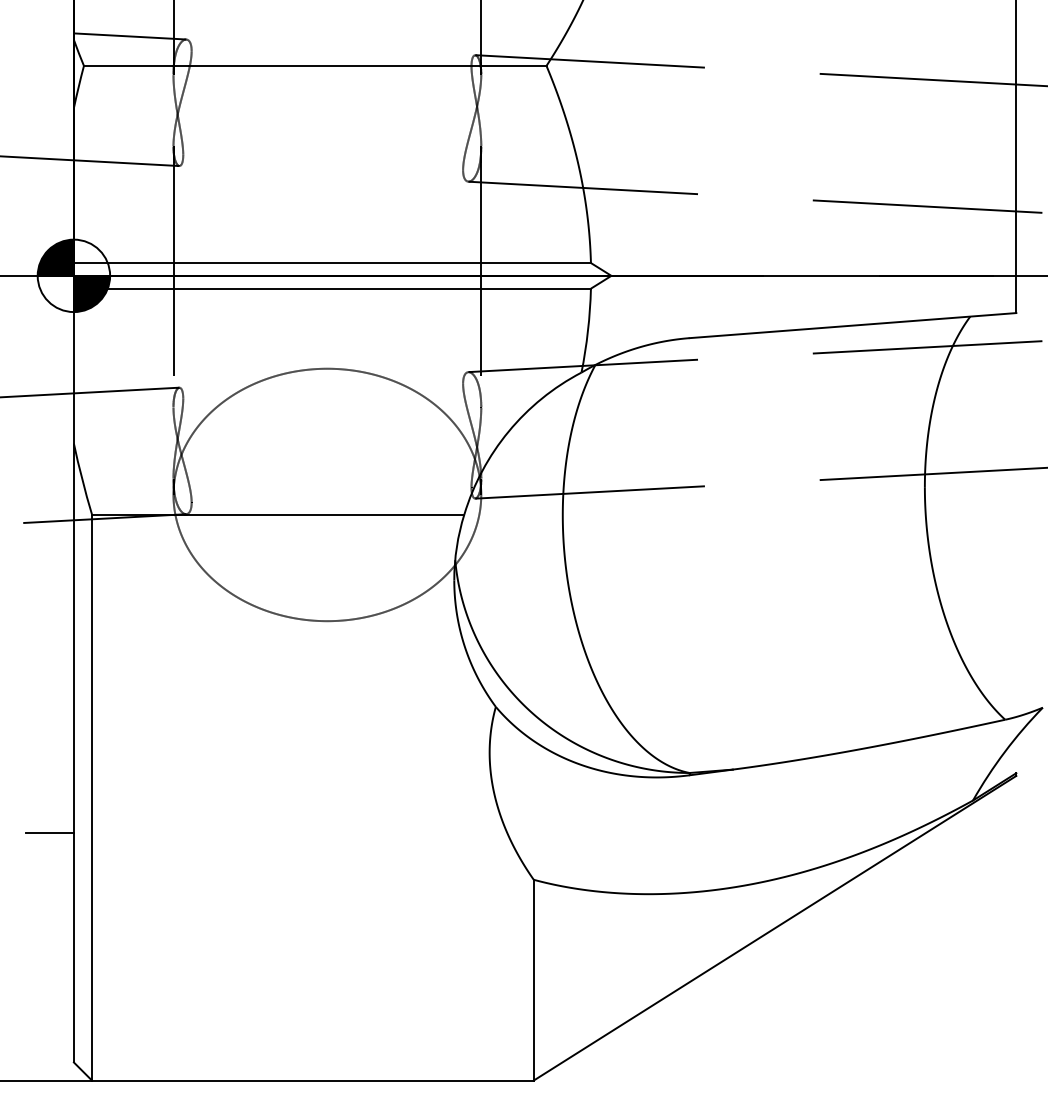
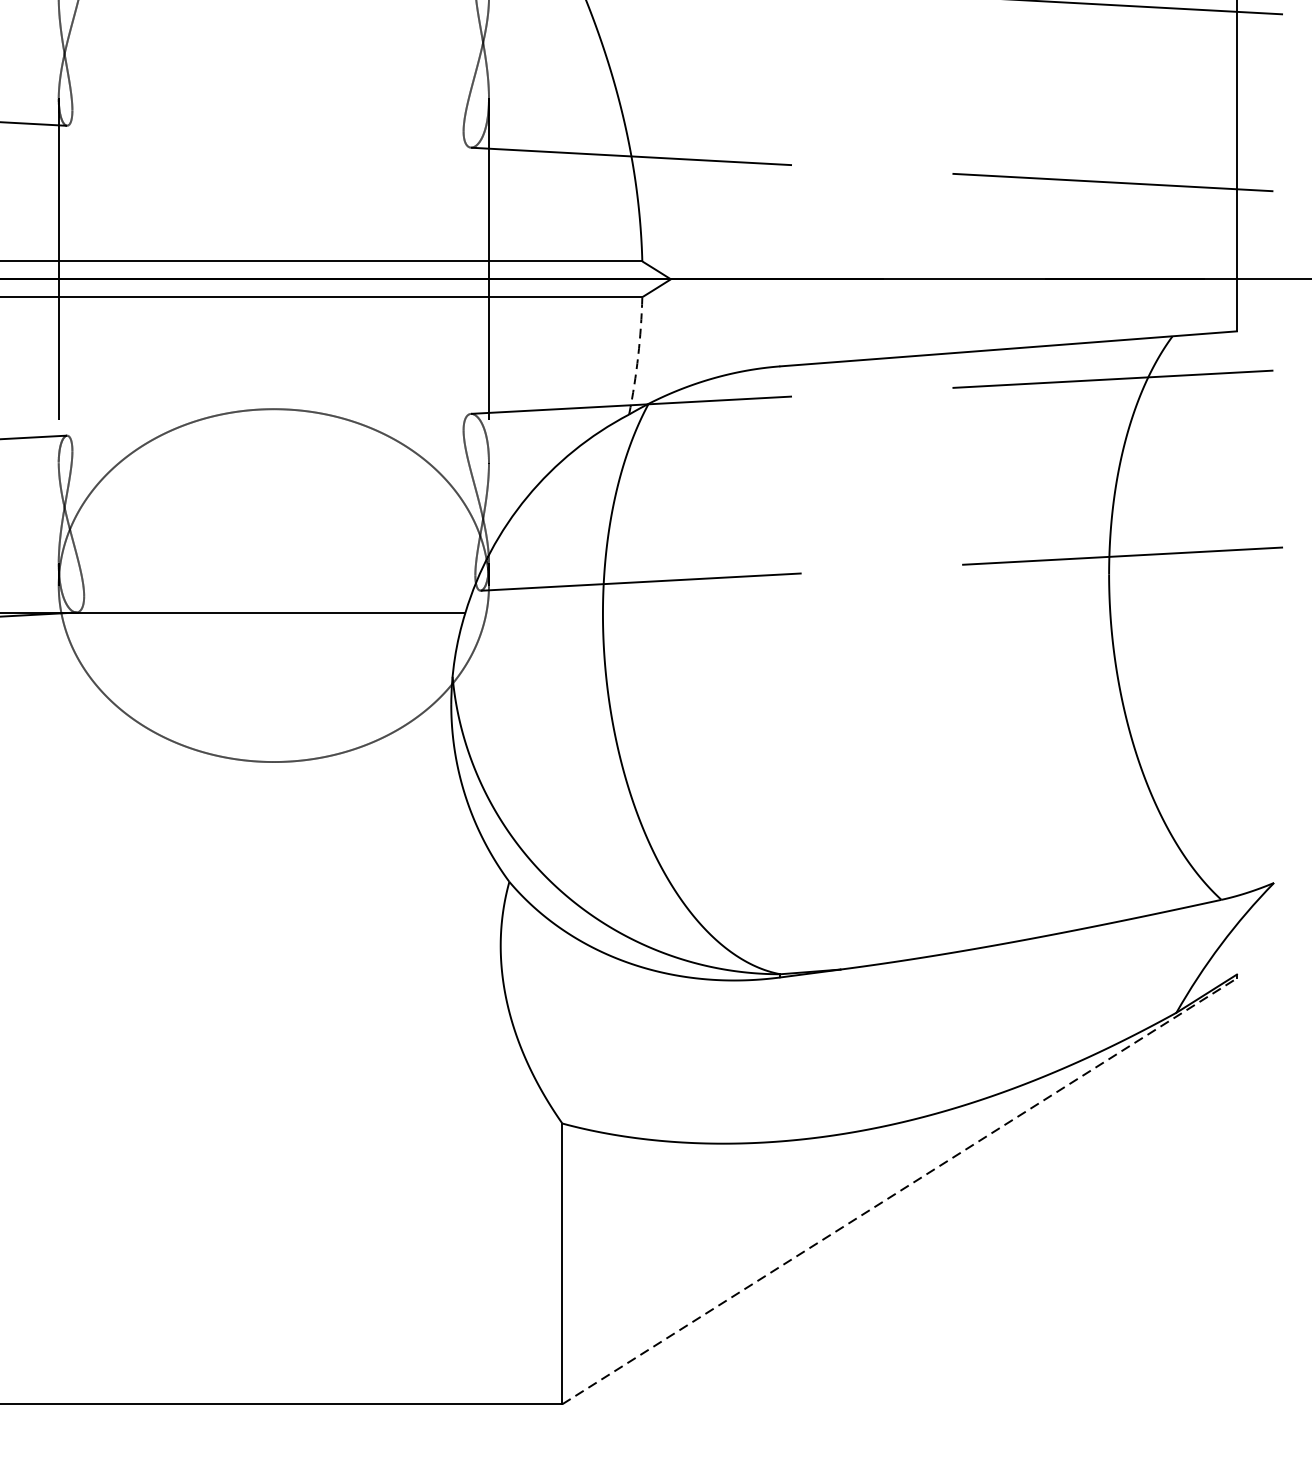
arc: (588, 330) -> (638, 355), solid -> dashed
line: (775, 927) -> (900, 1190), solid -> dashed

